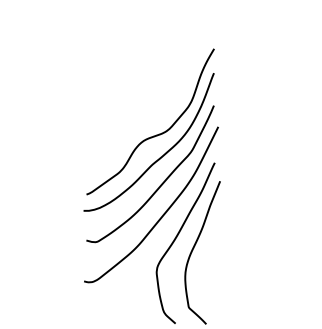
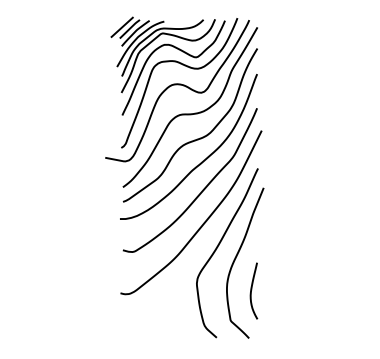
part: (142, 110) -> (181, 113), added
curve: (209, 277) -> (252, 289), added

